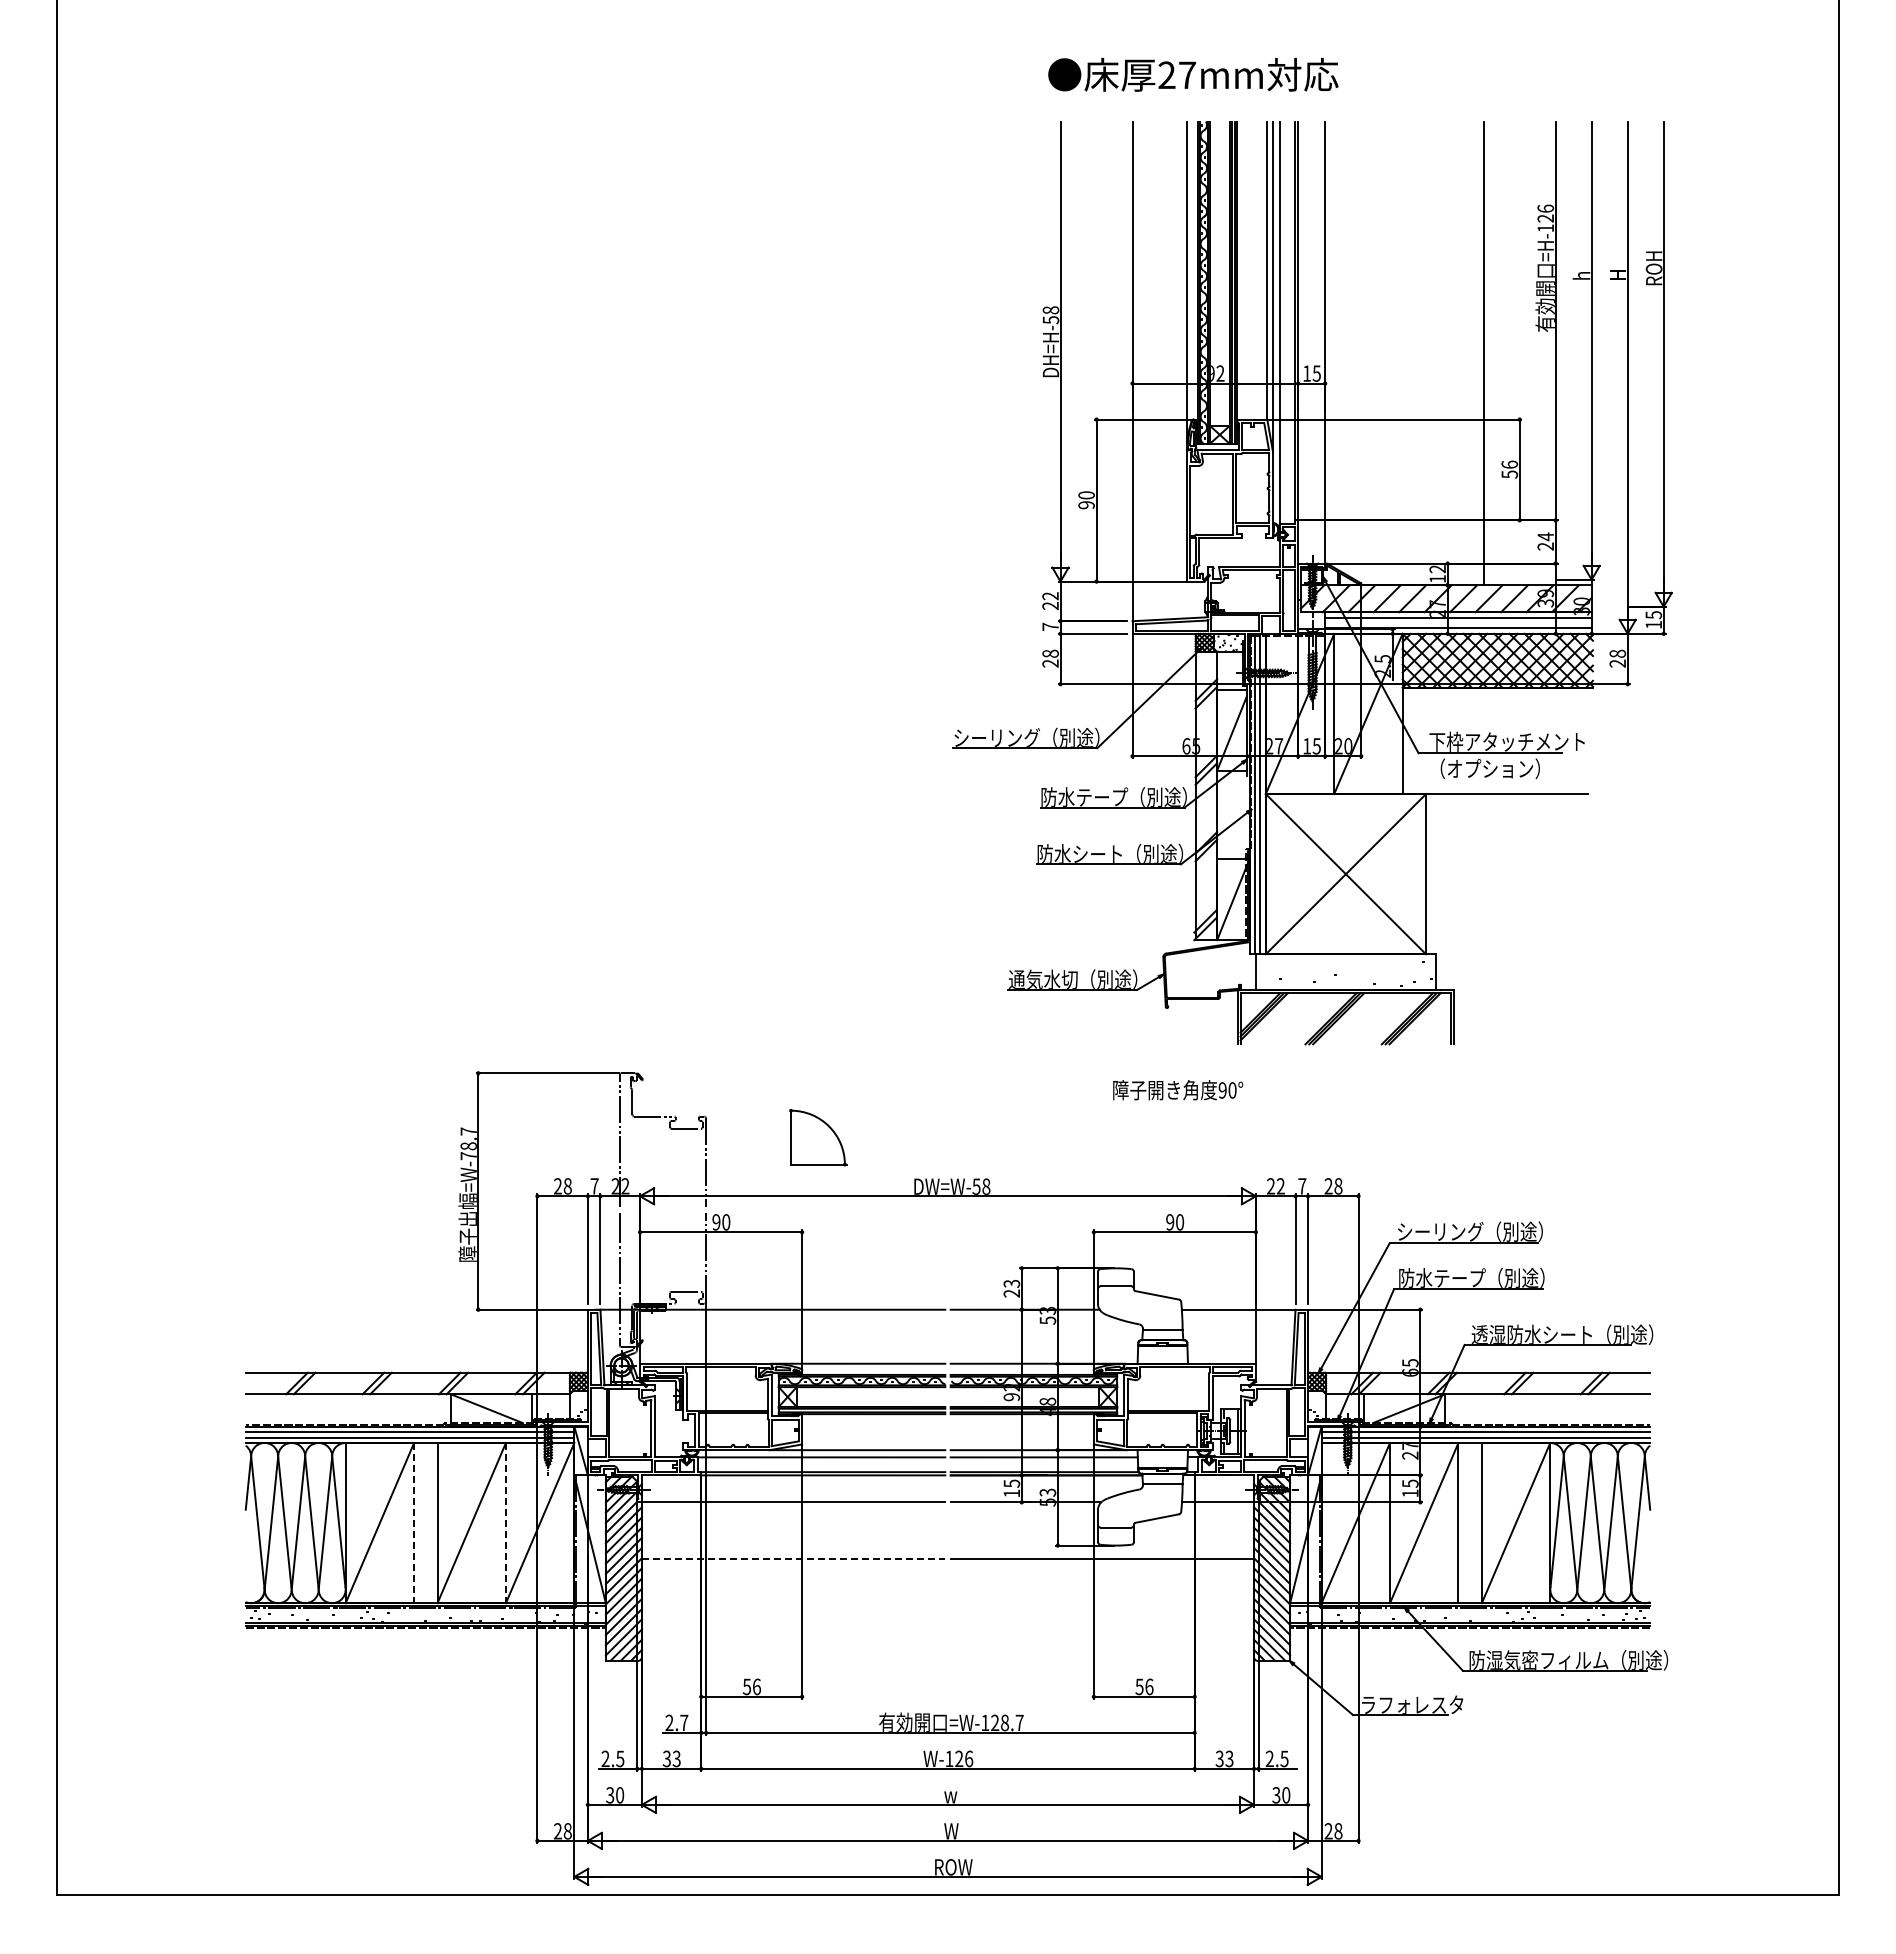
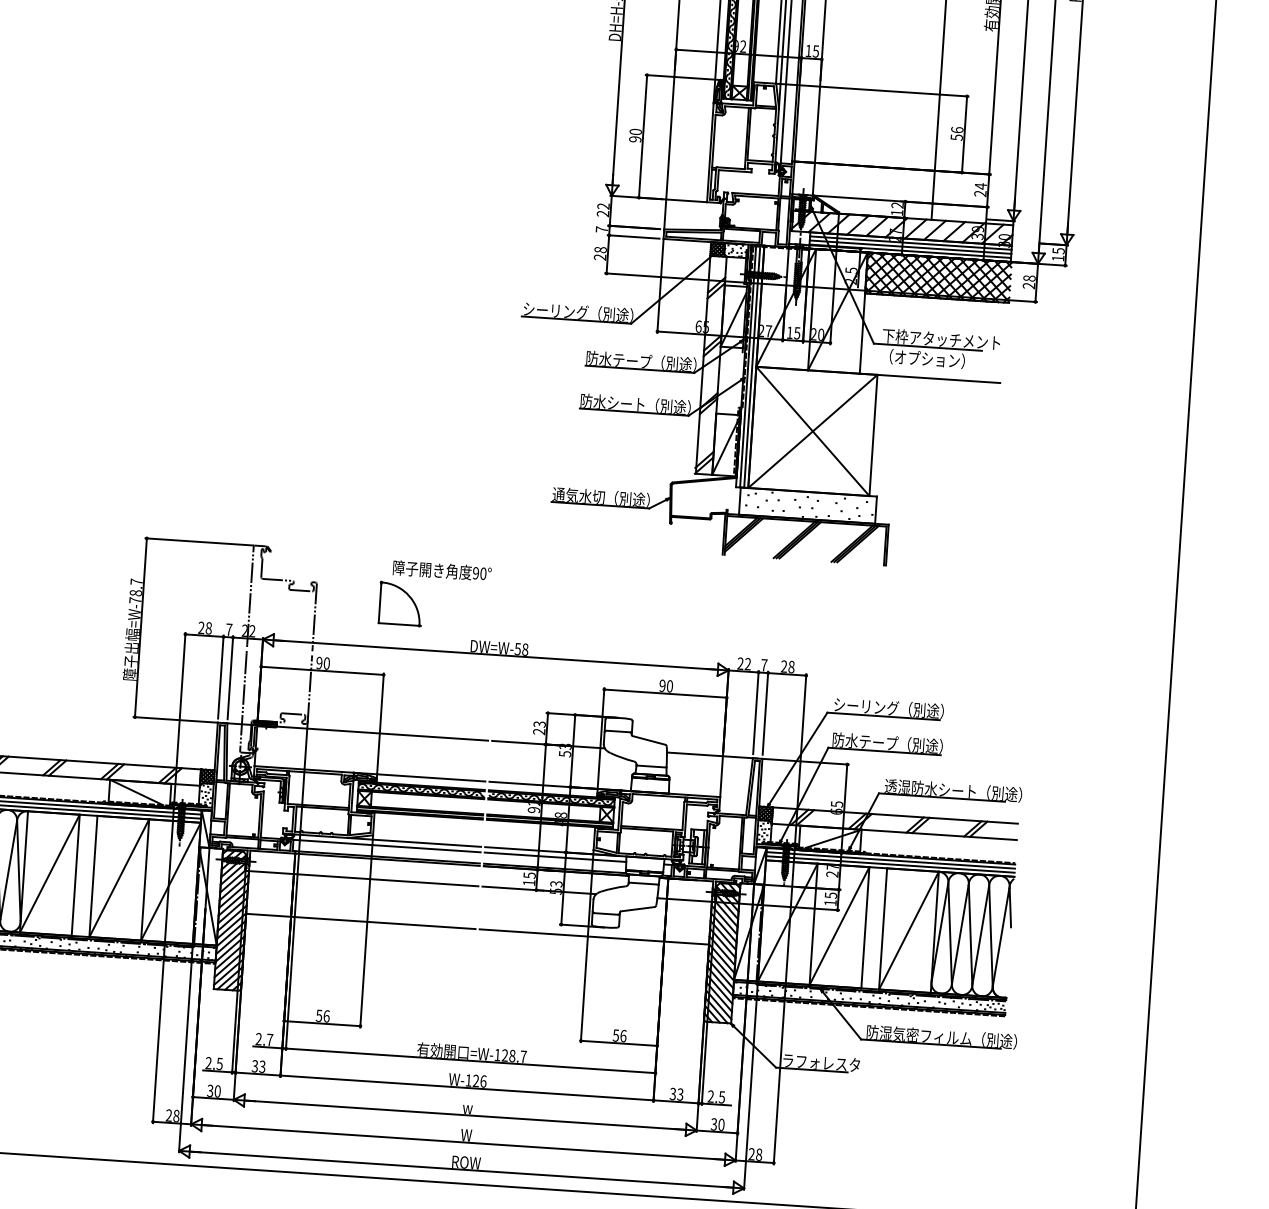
line: (1458, 623) -> (910, 247), added
text: (1178, 1090) -> (442, 571), moved
line: (414, 1523) -> (75, 875), dashed -> solid
line: (505, 1523) -> (144, 880), dashed -> solid
line: (793, 1558) -> (360, 921), dashed -> solid

